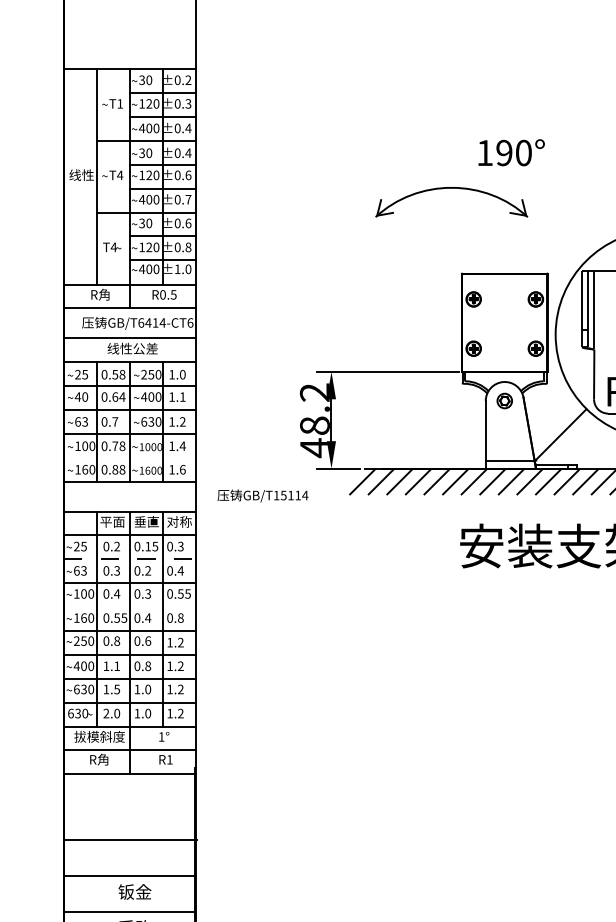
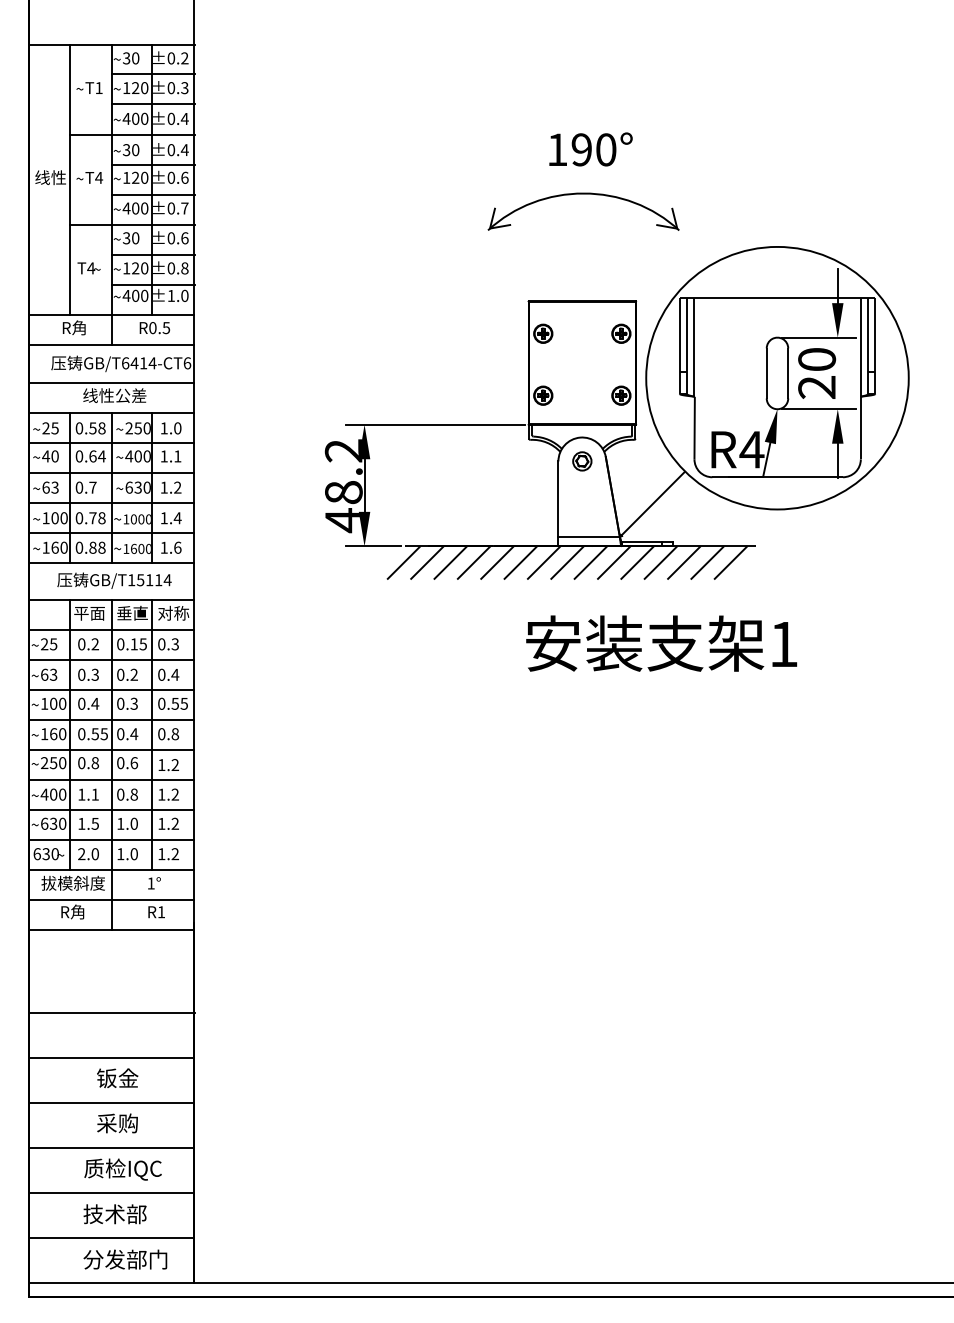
part: (451, 188) -> (583, 194), moved
line: (129, 457) -> (110, 532), added
text: (262, 495) -> (114, 580), moved
line: (130, 559) -> (111, 660), dashed -> solid
line: (129, 607) -> (110, 720), added

